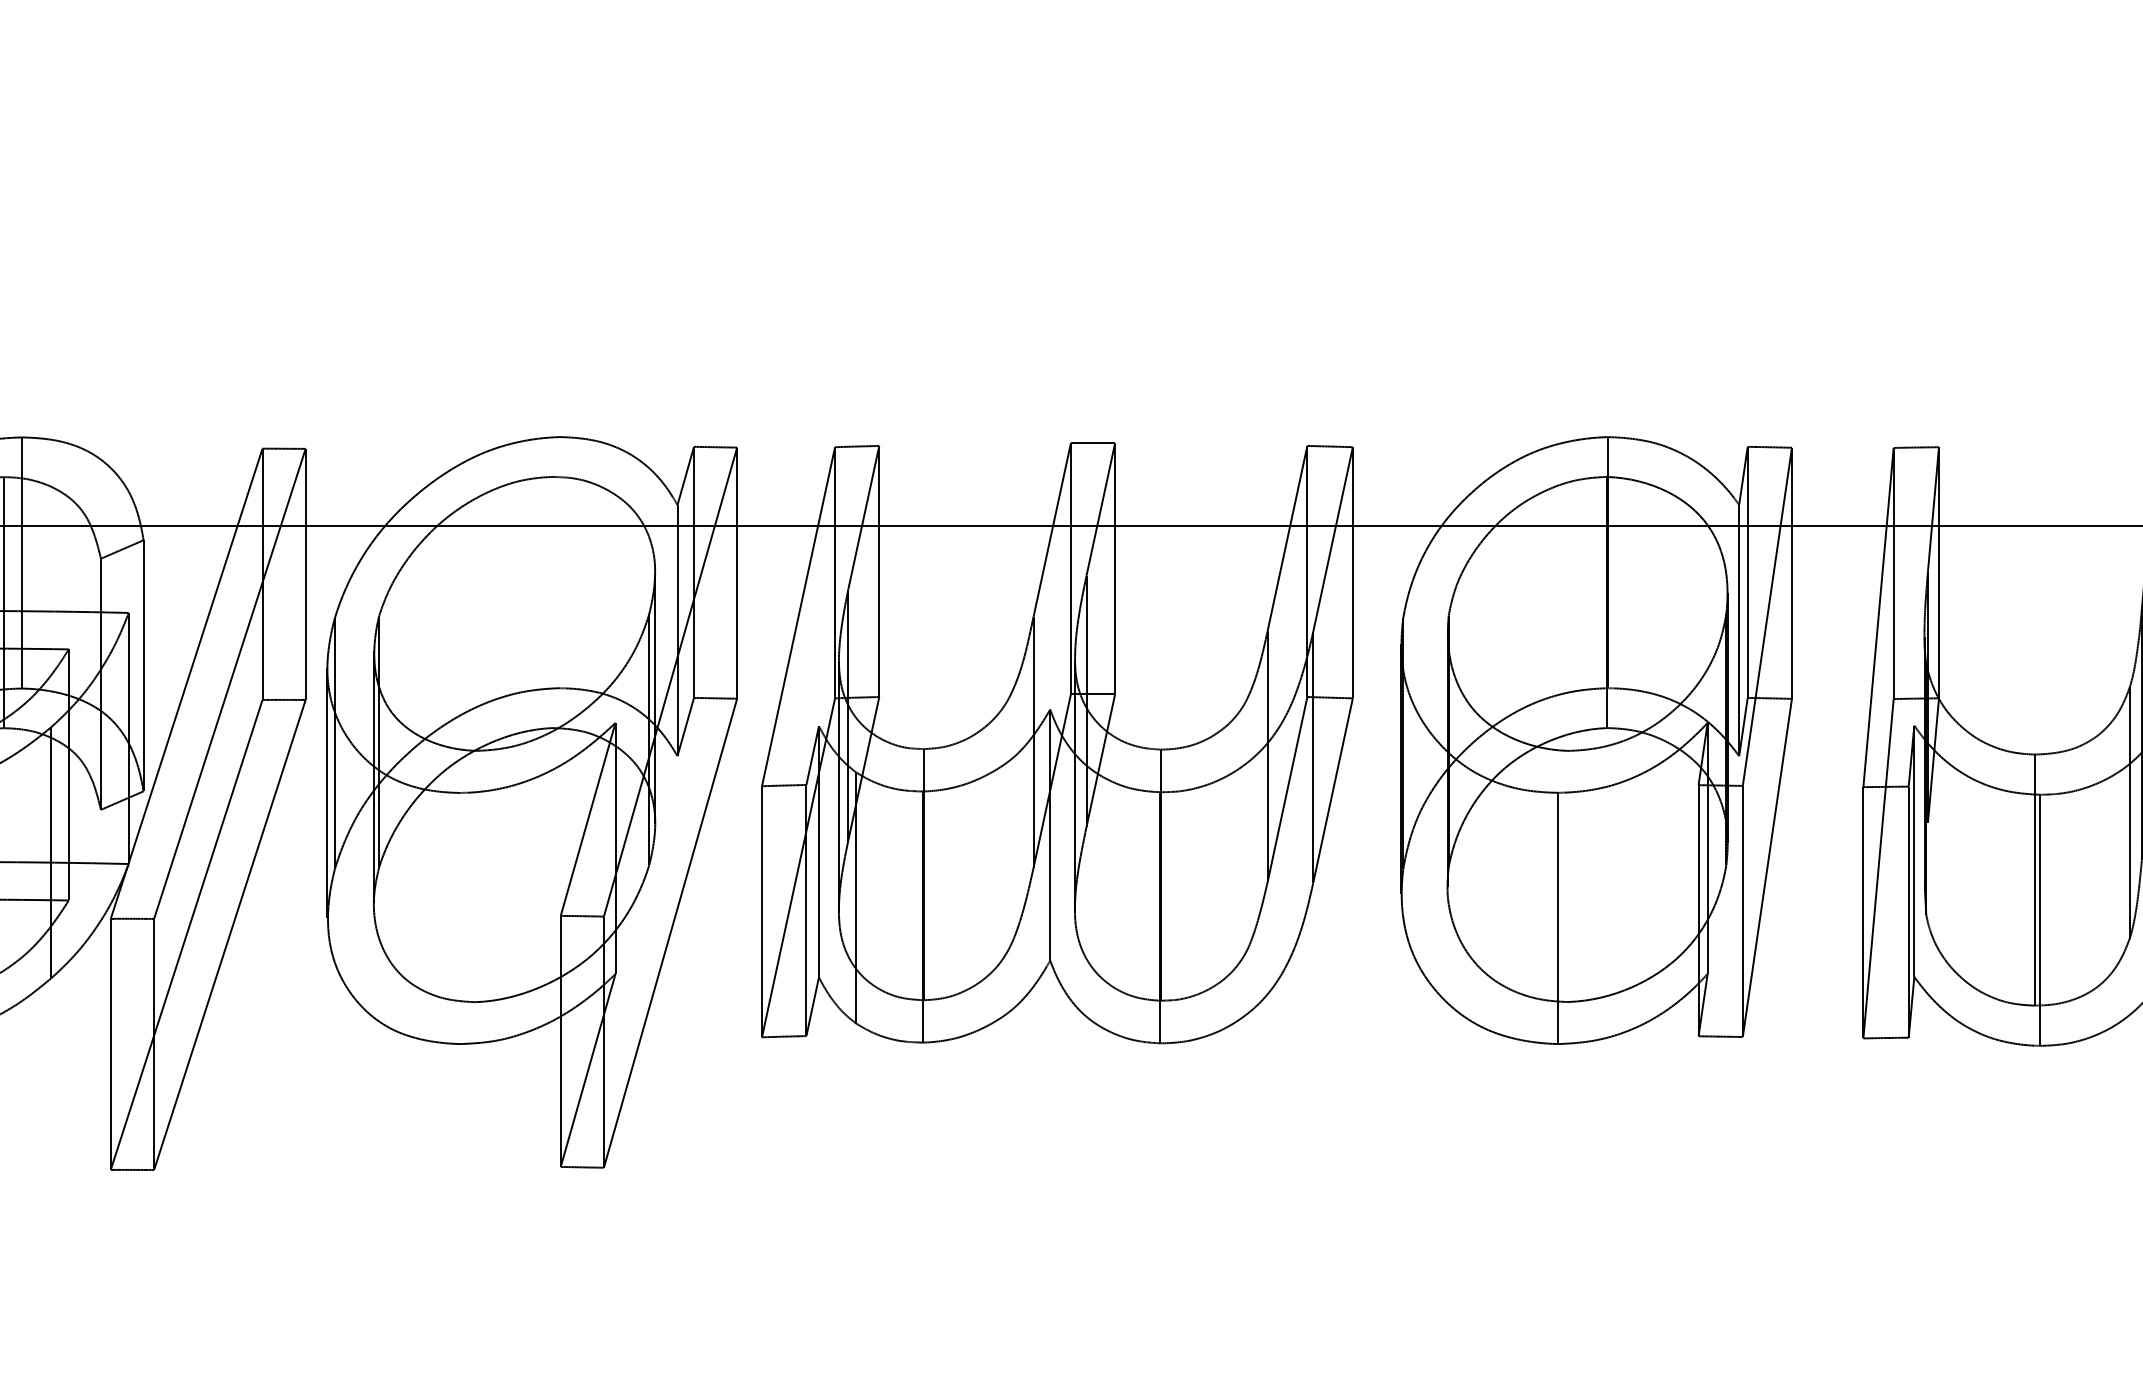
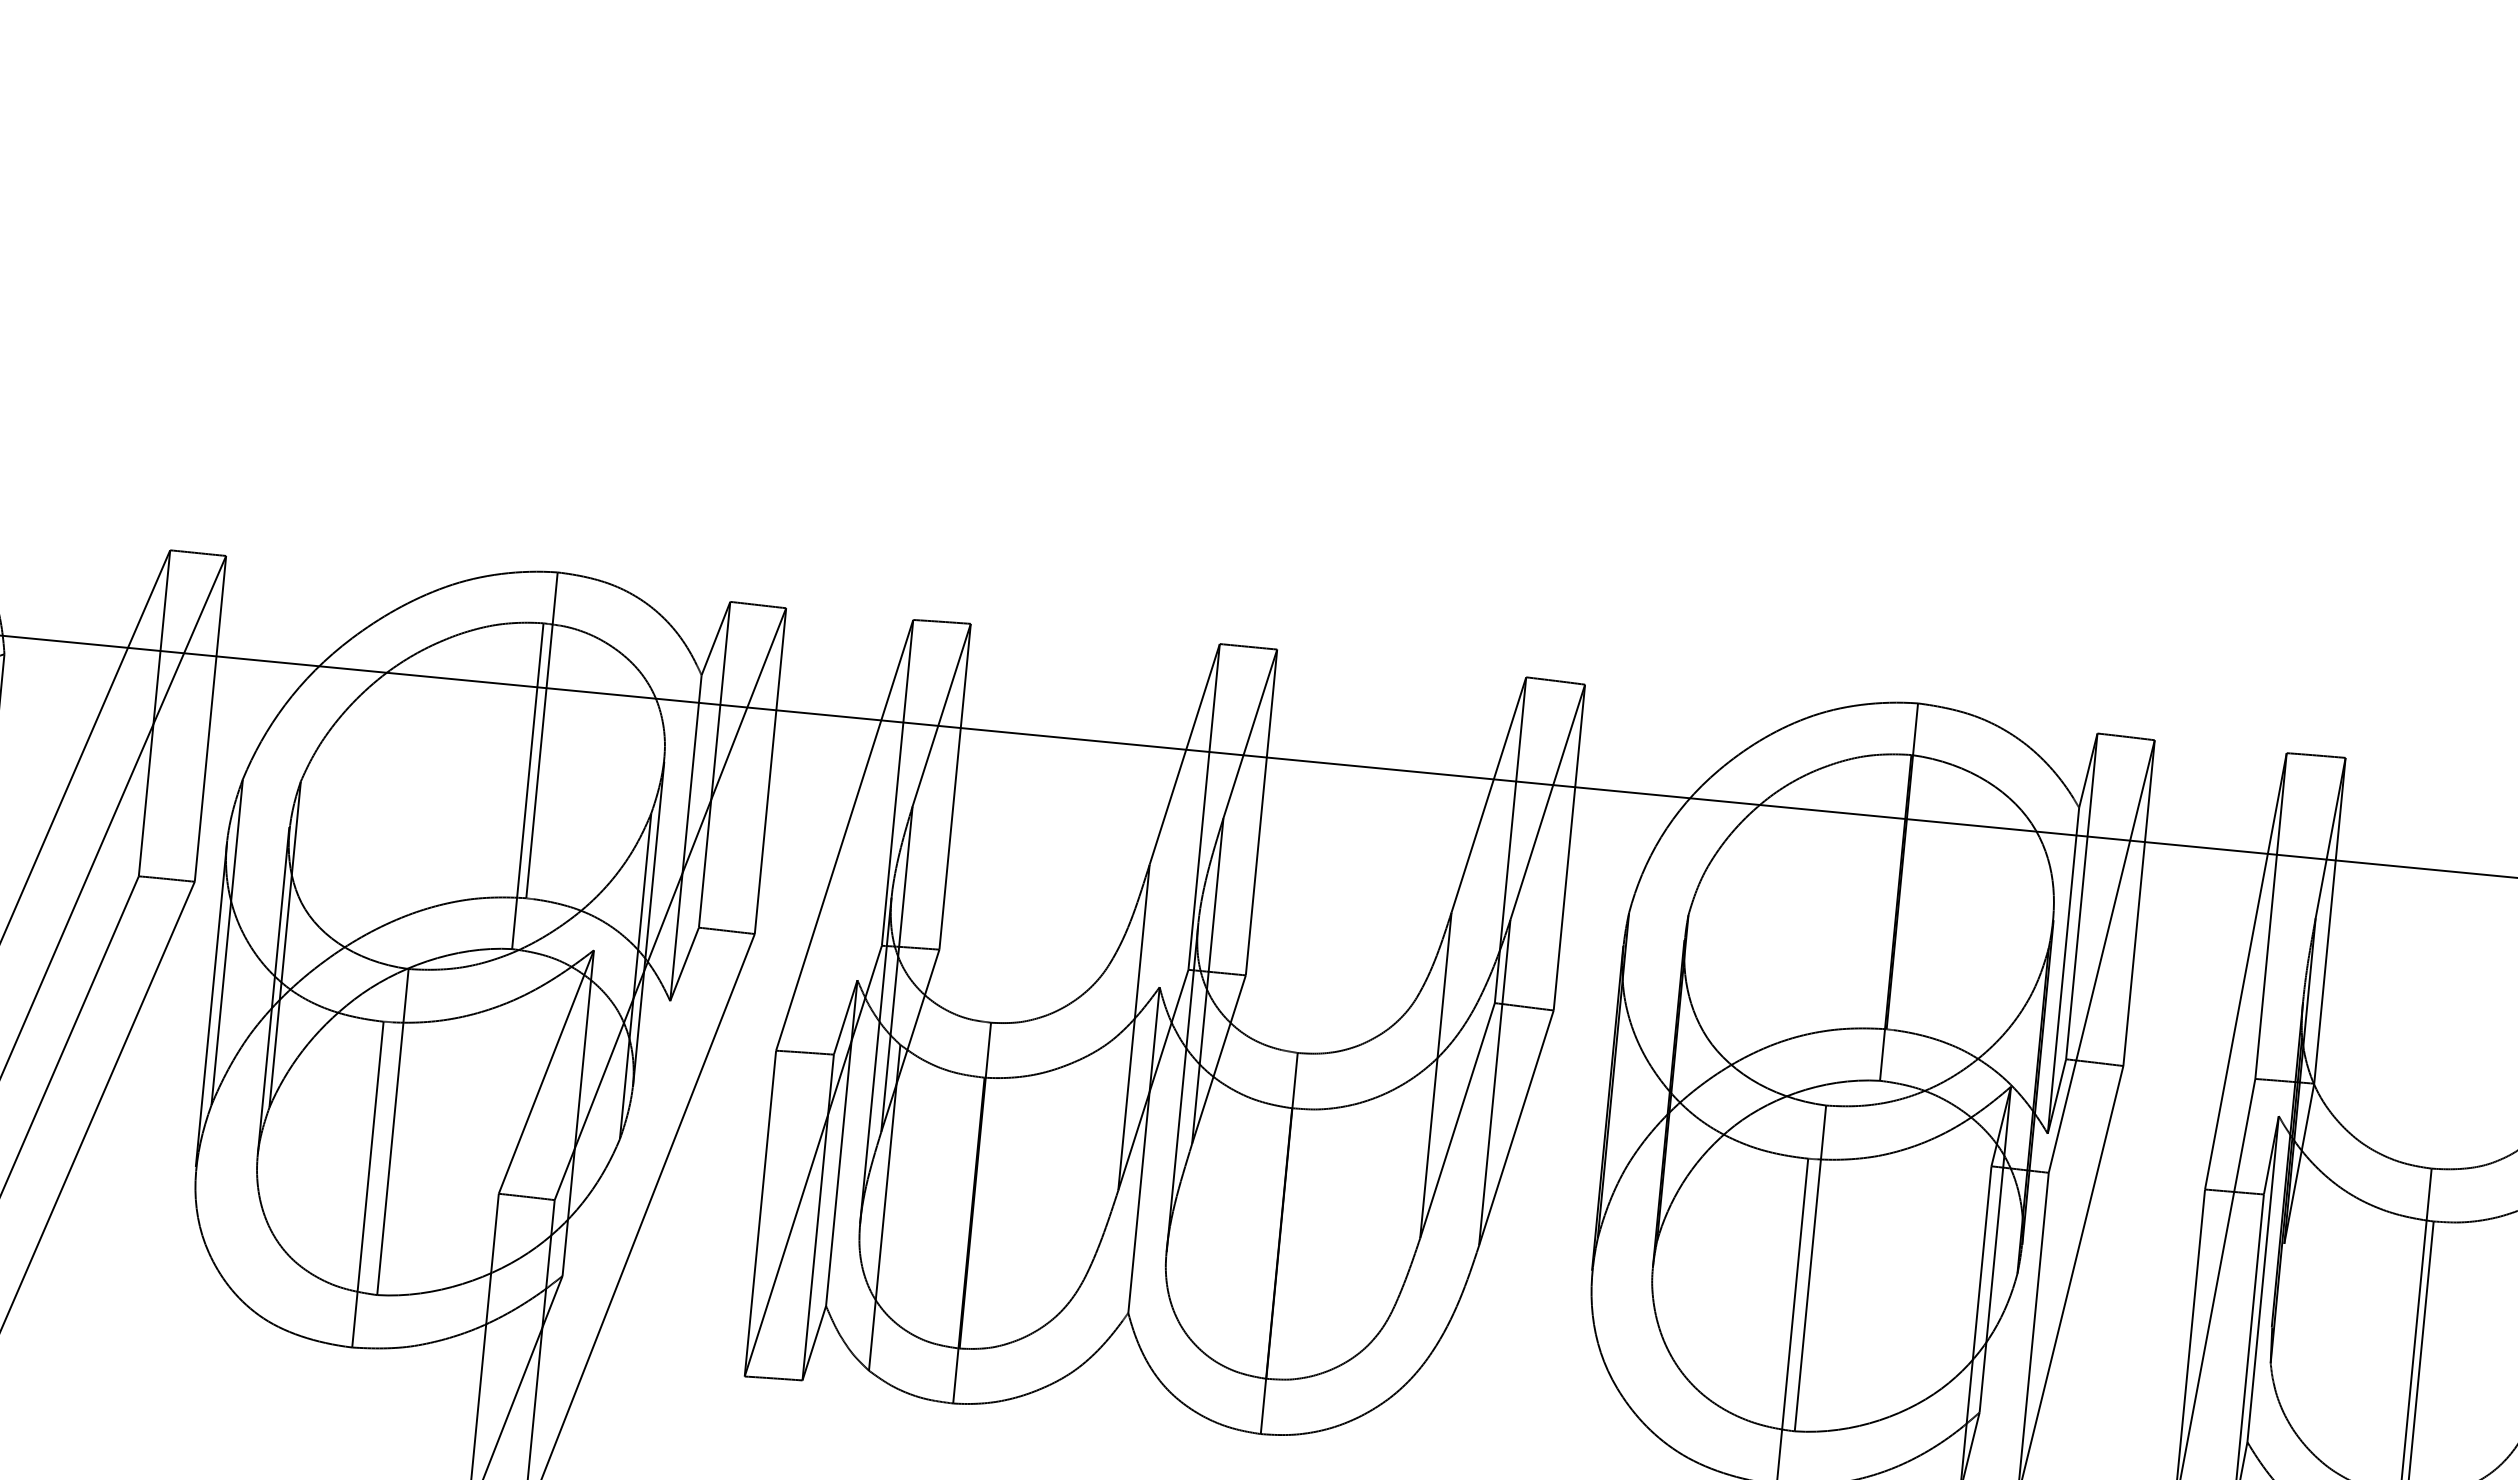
line: (560, 562) -> (542, 735), added
line: (552, 602) -> (527, 786), added
line: (475, 876) -> (393, 1132), added
line: (1567, 876) -> (1809, 1268), added
line: (460, 918) -> (368, 1184), added

